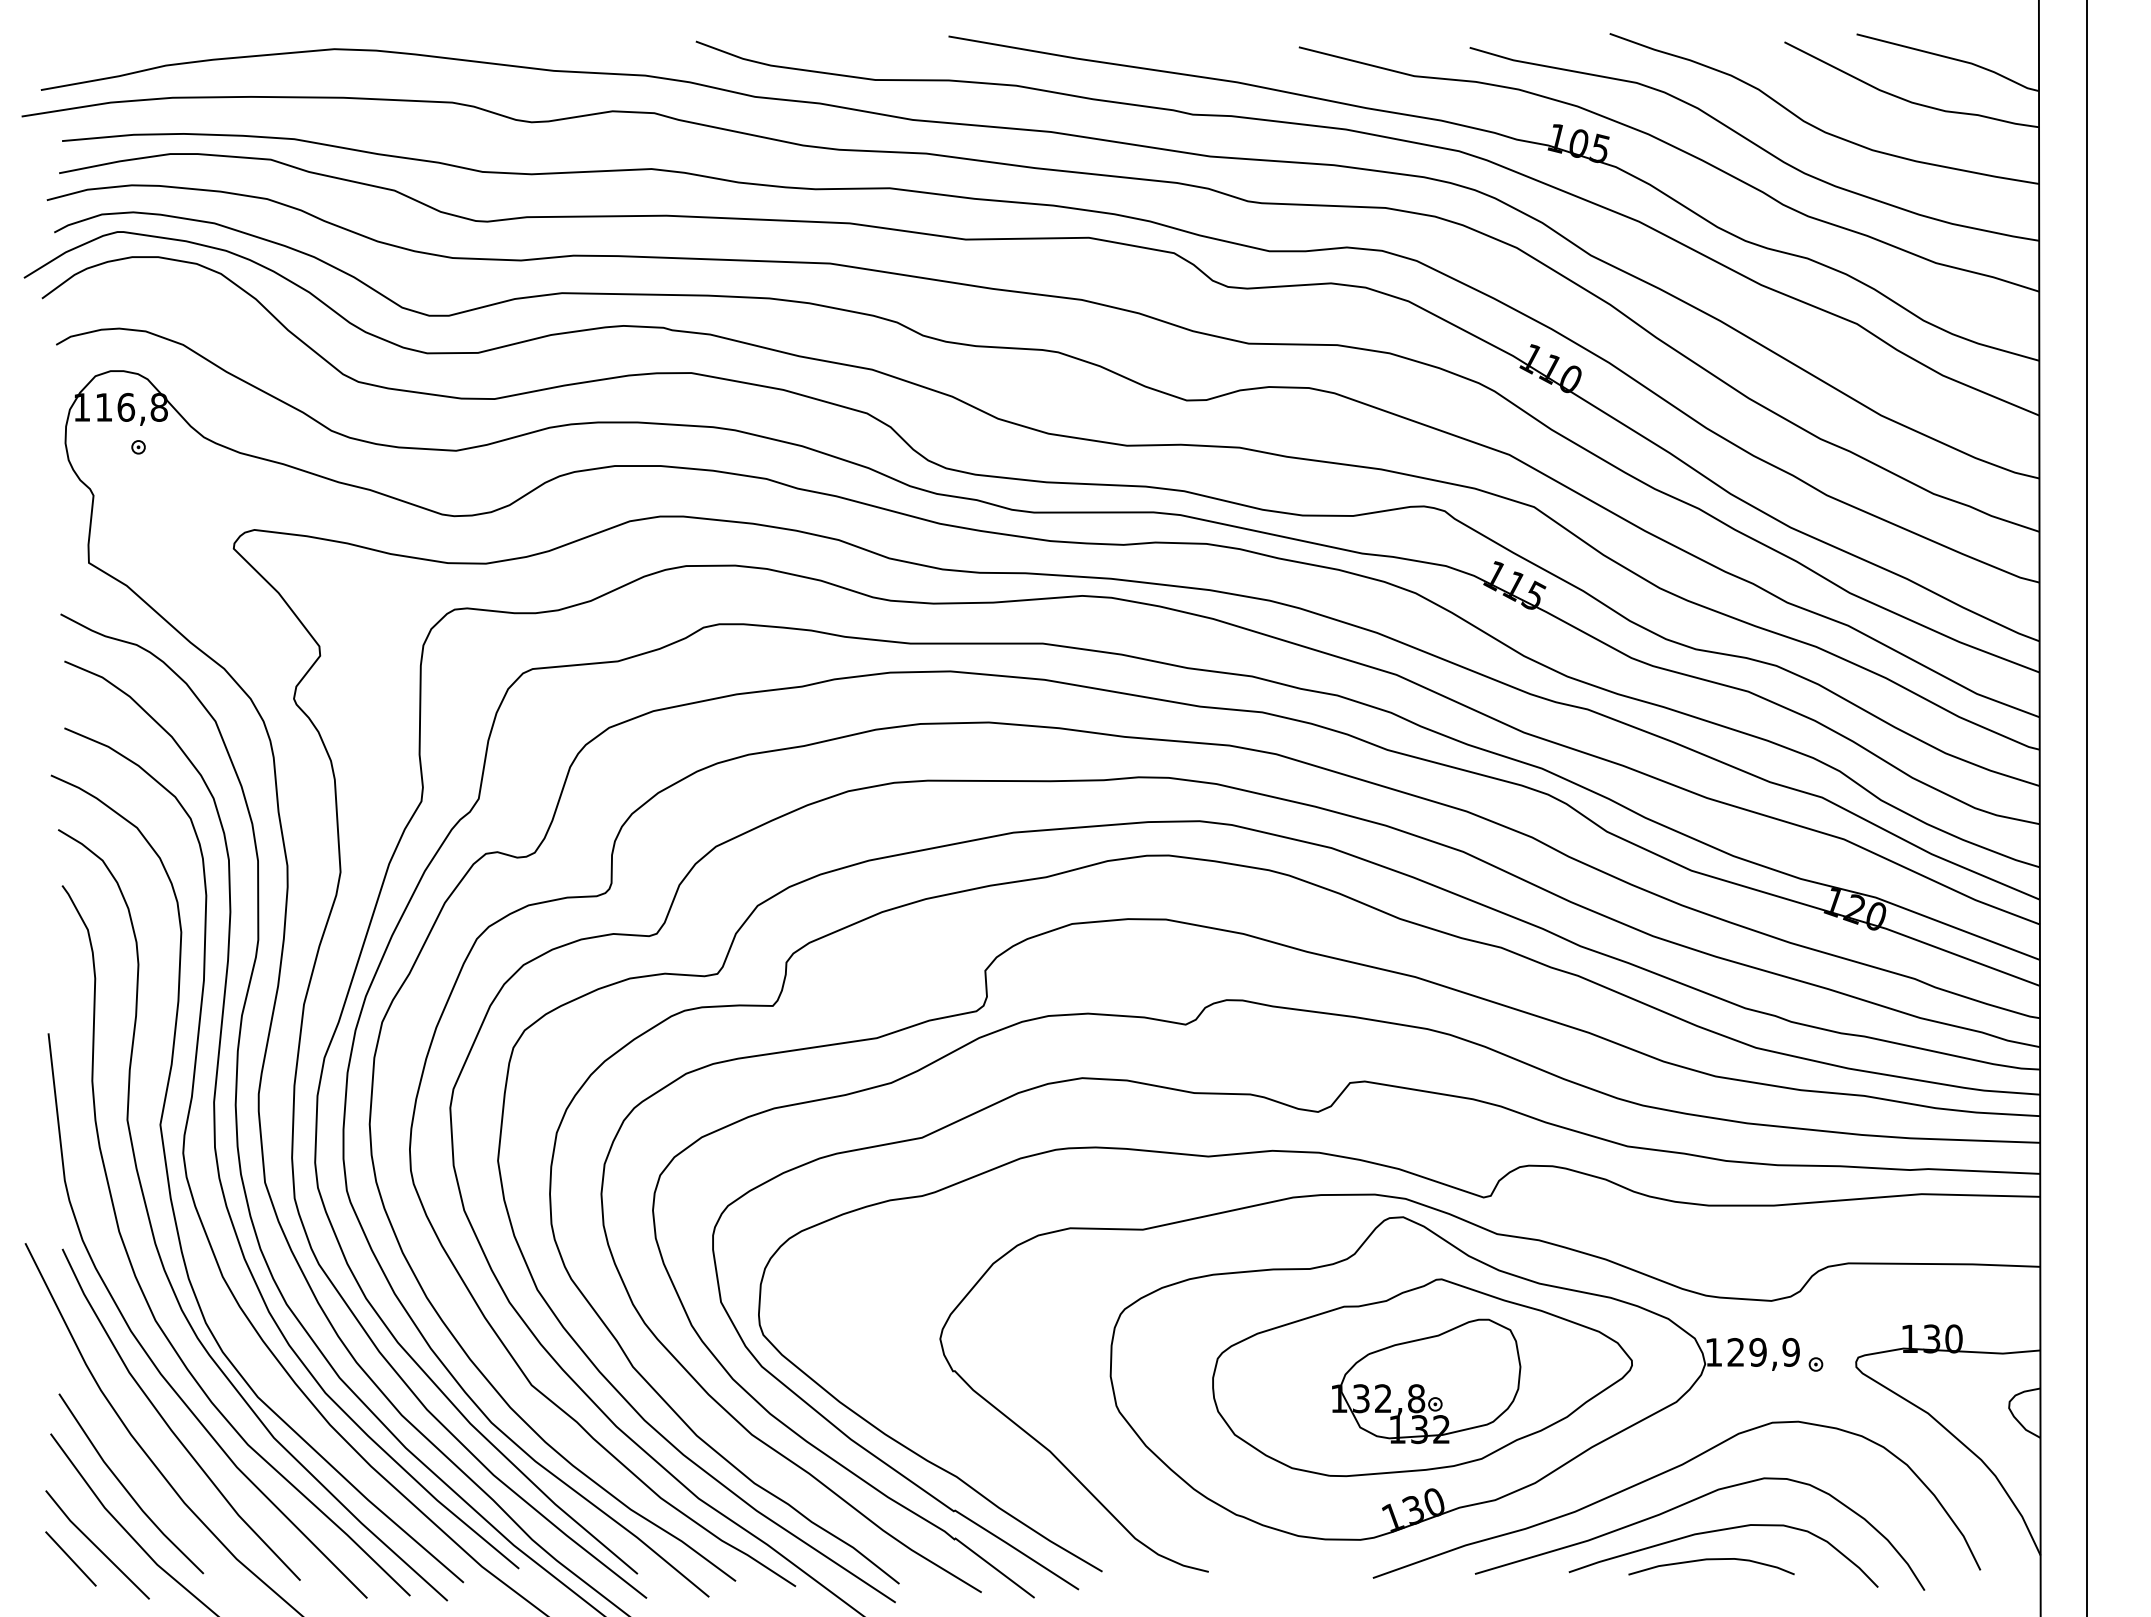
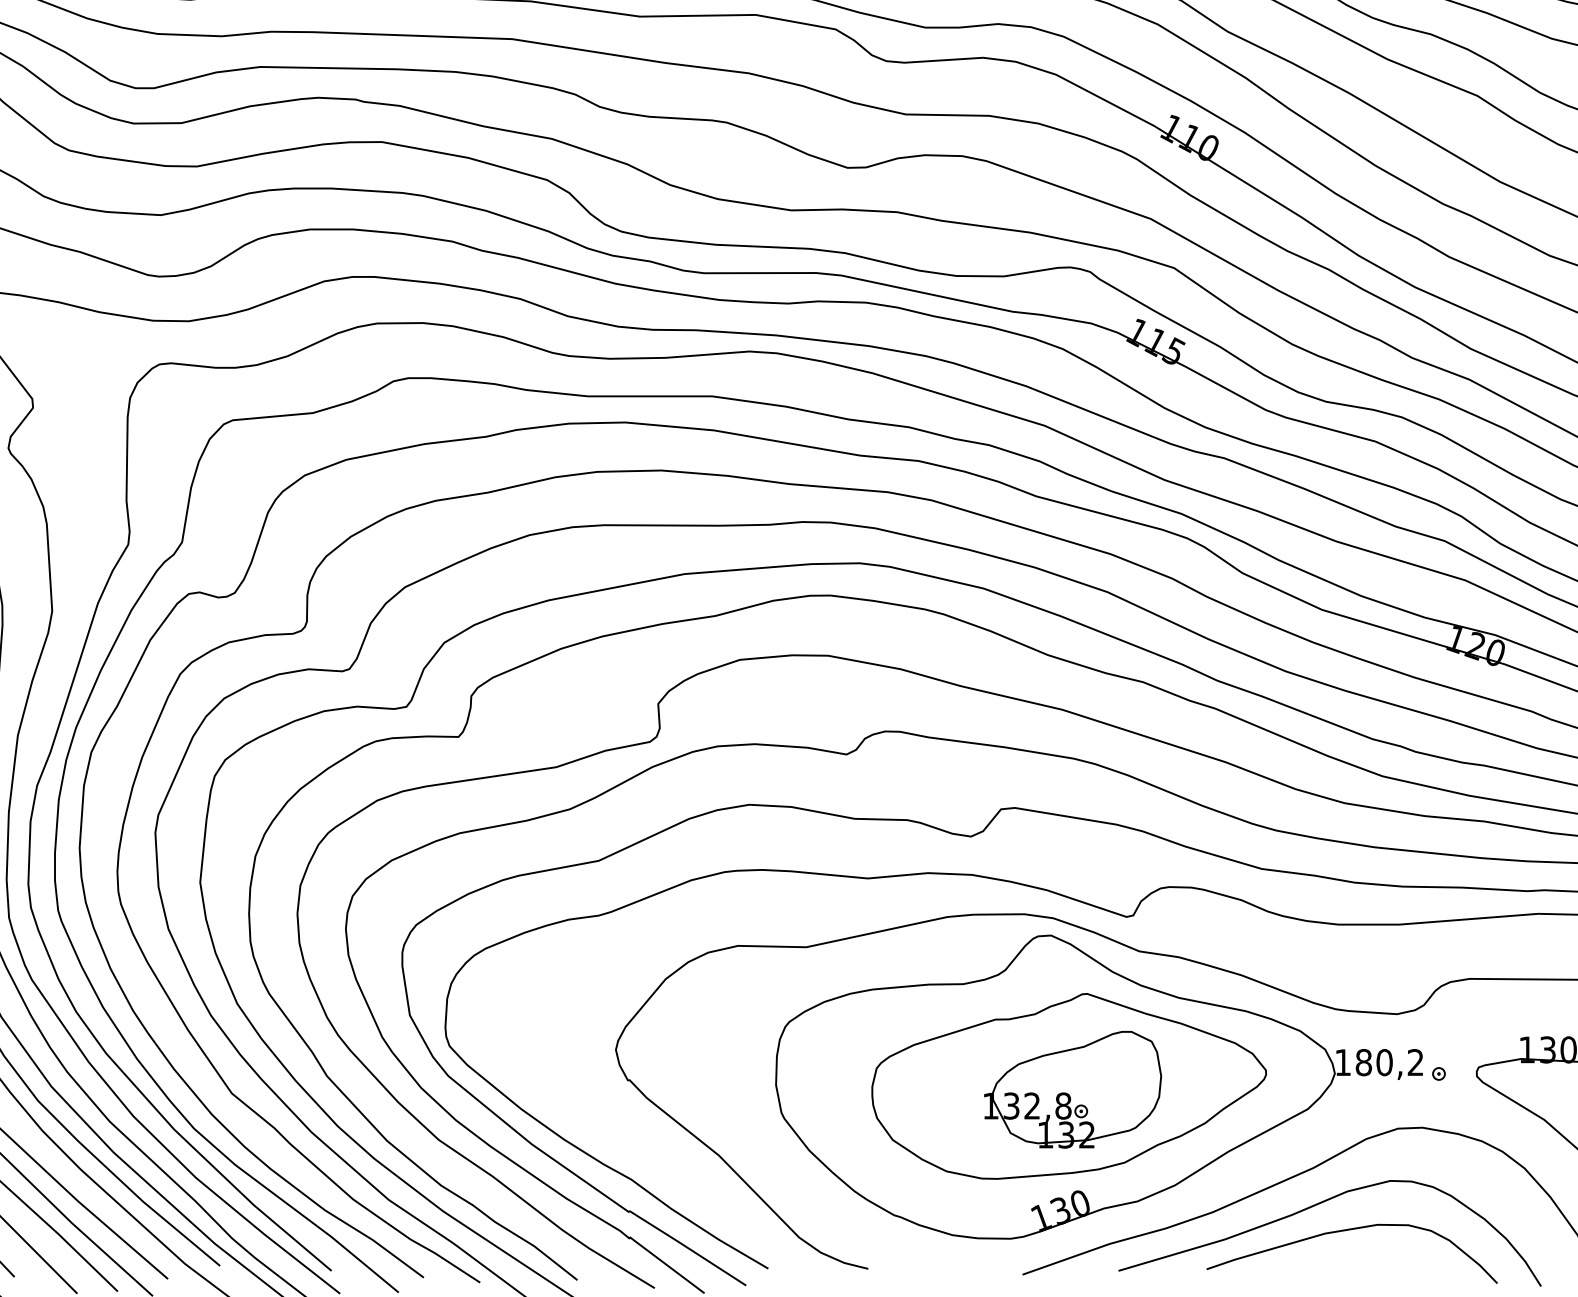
text: (1763, 1352) -> (1389, 1062), 129,9 -> 180,2
curve: (1711, 1560) -> (1340, 1258), removed

